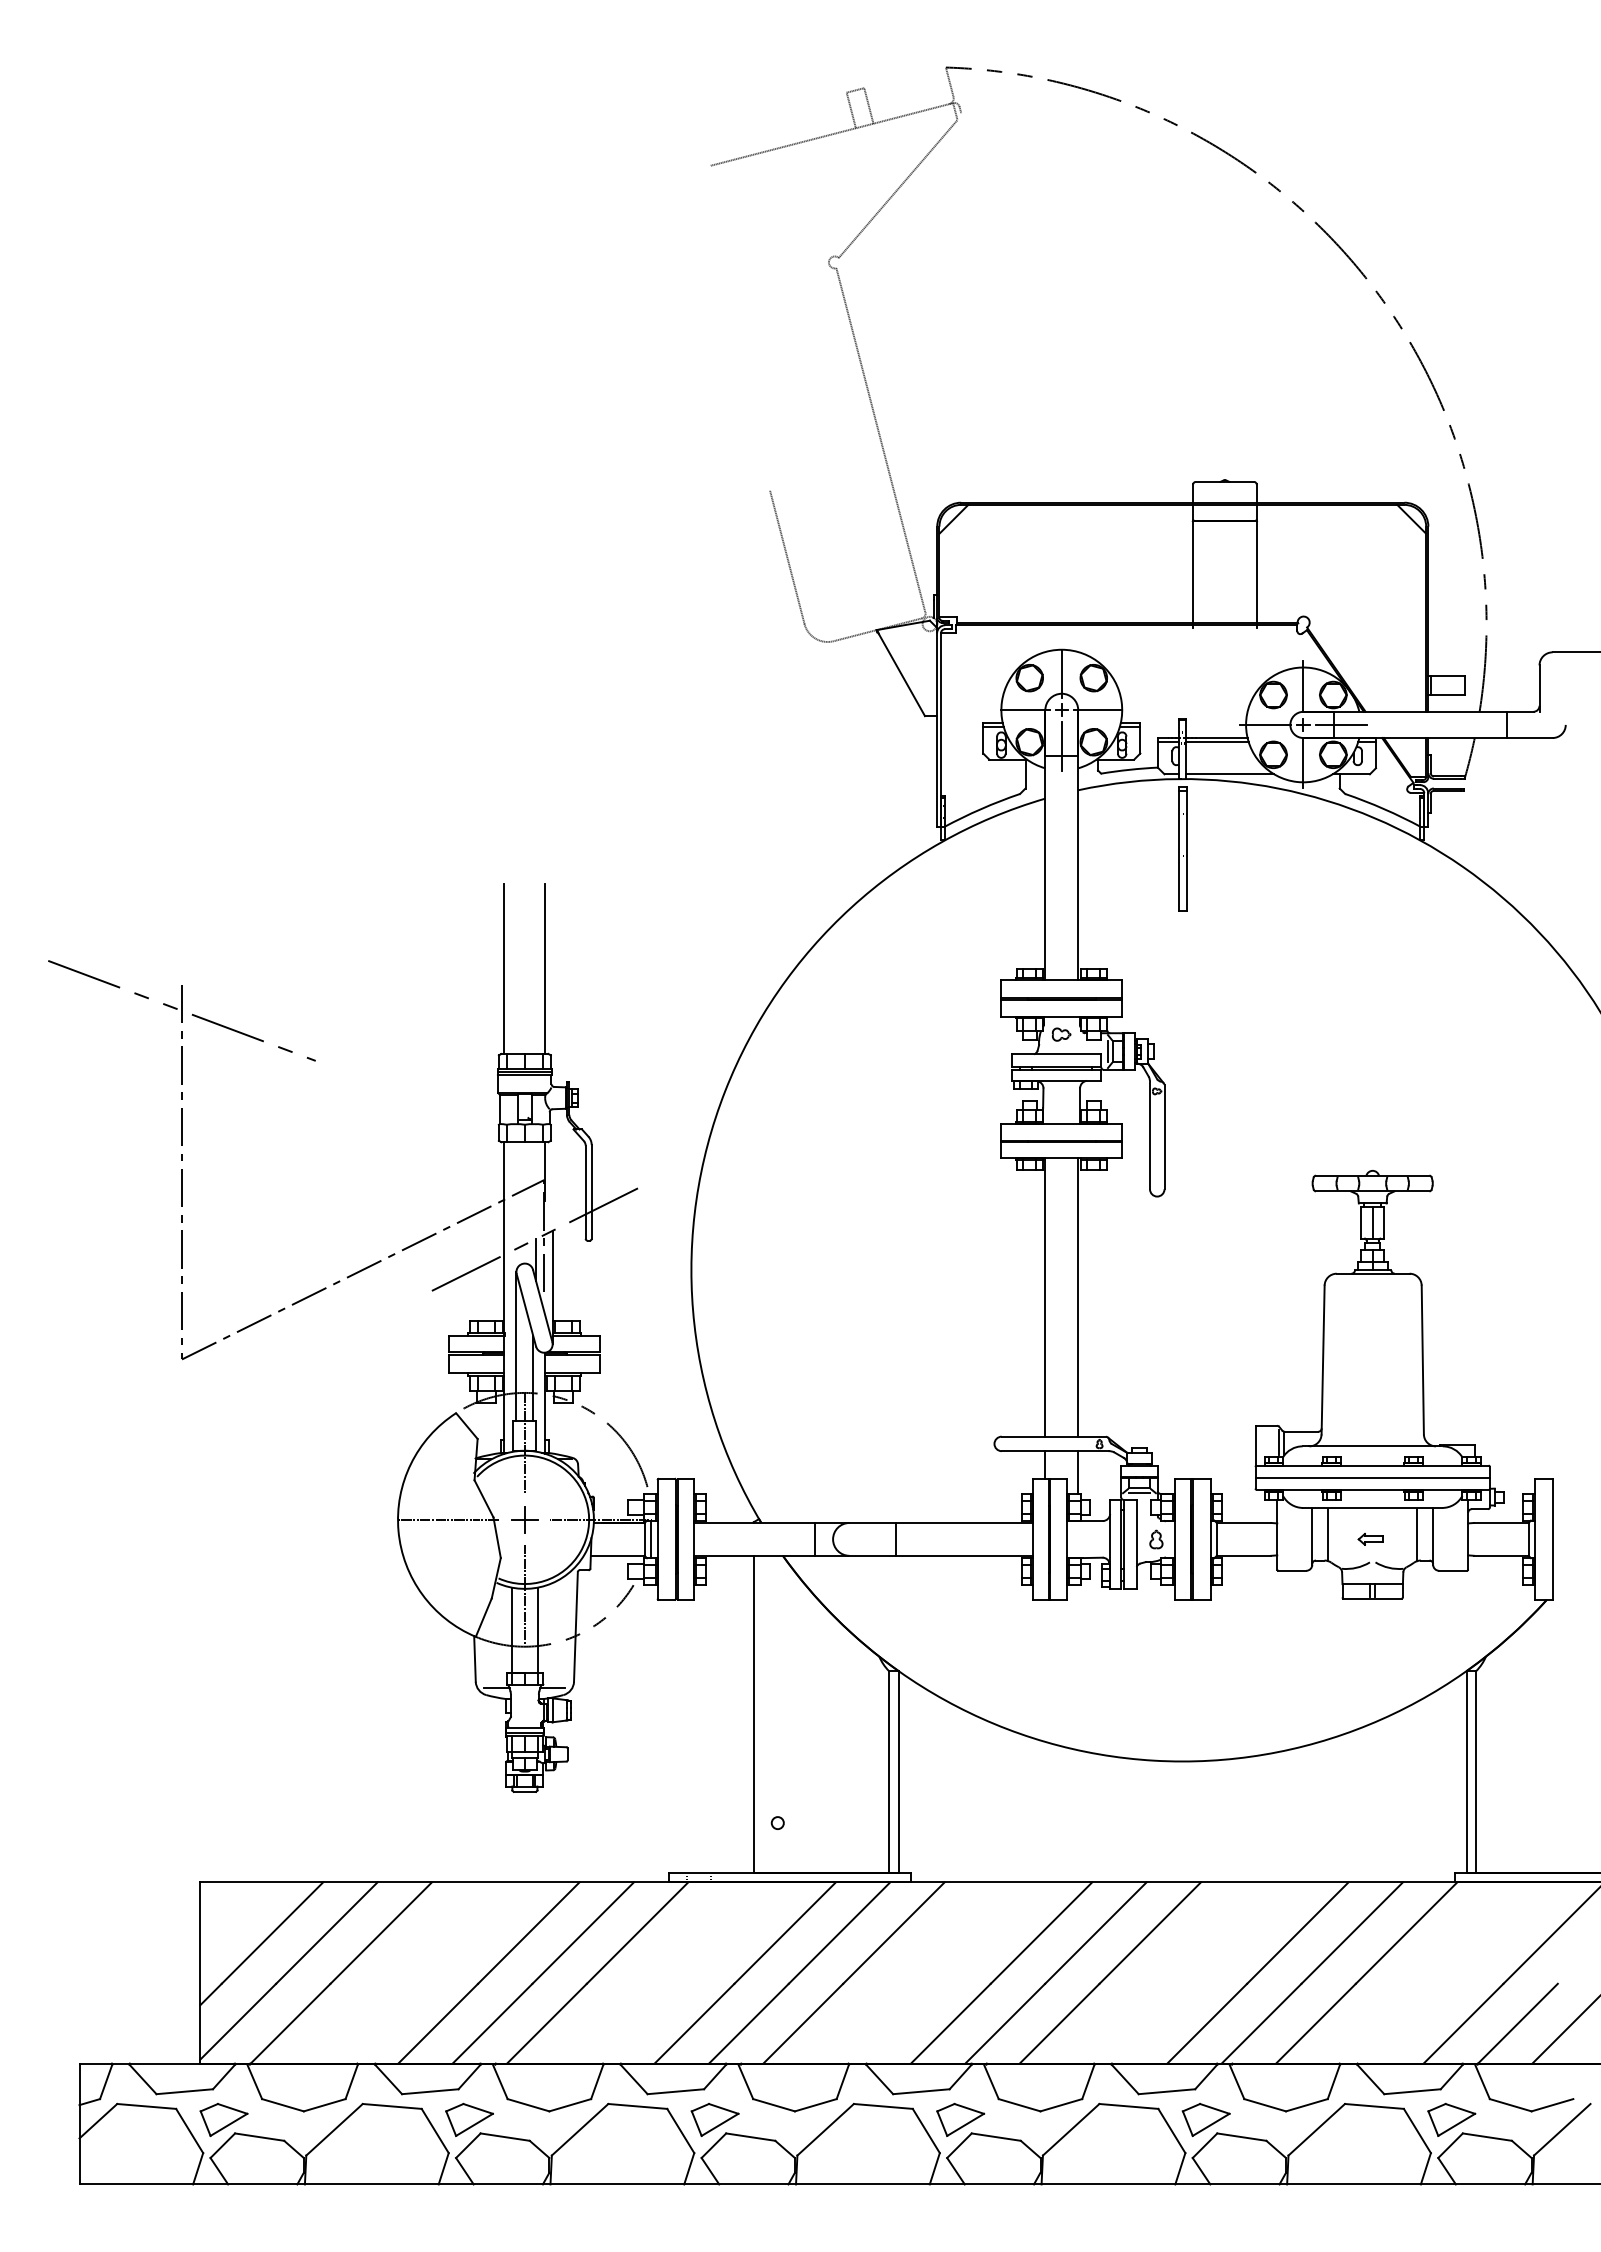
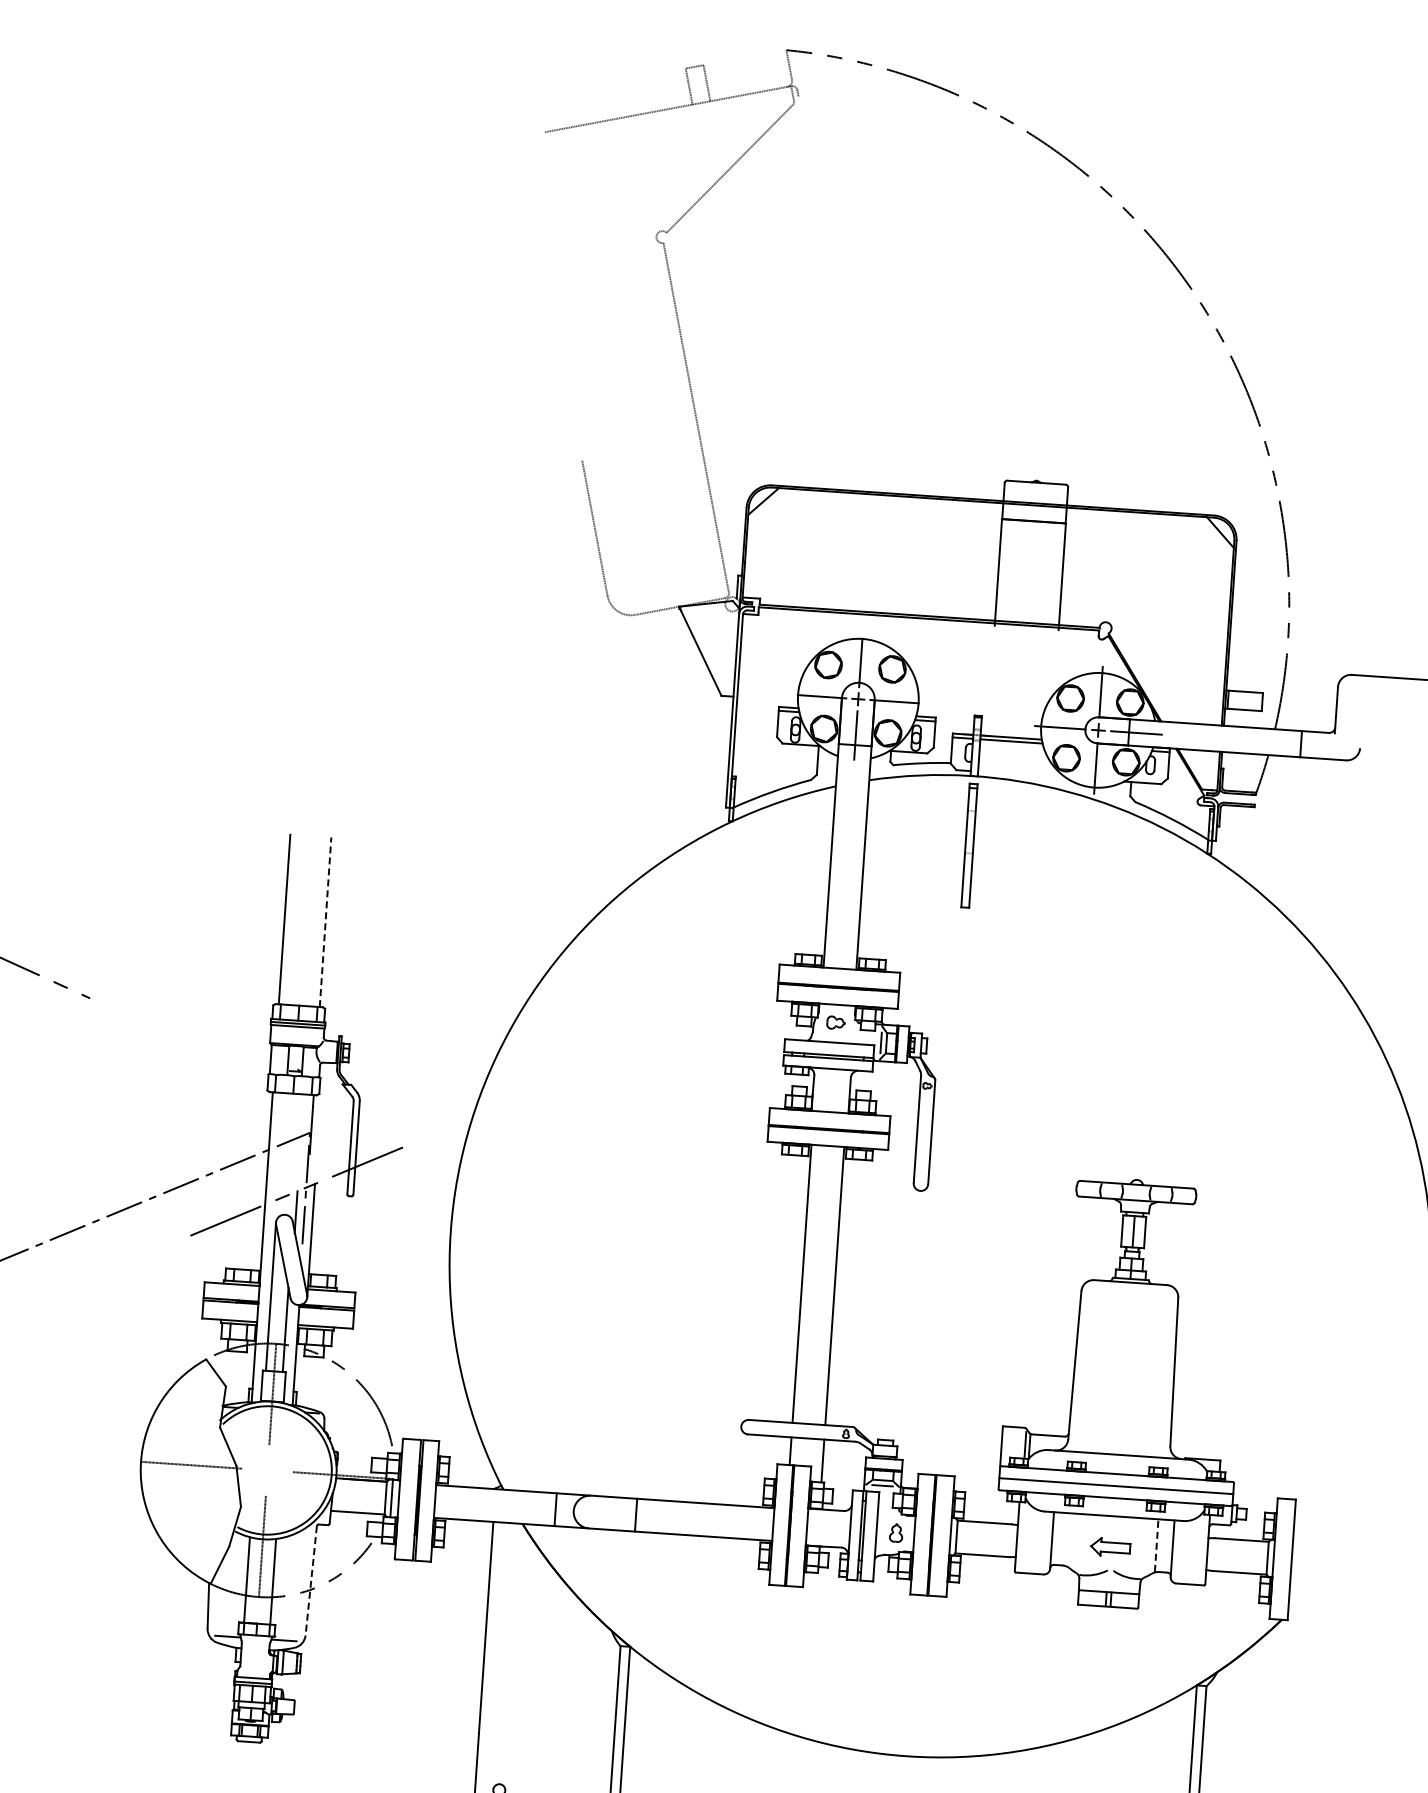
line: (1230, 774) -> (1022, 774), removed
line: (545, 968) -> (325, 921), solid -> dashed
part: (524, 1519) -> (267, 1470), removed
line: (1328, 1534) -> (1068, 1539), removed
line: (1417, 1534) -> (1157, 1545), solid -> dashed
part: (1370, 1539) -> (1109, 1547), size x1.6
line: (575, 1626) -> (310, 1580), solid -> dashed

